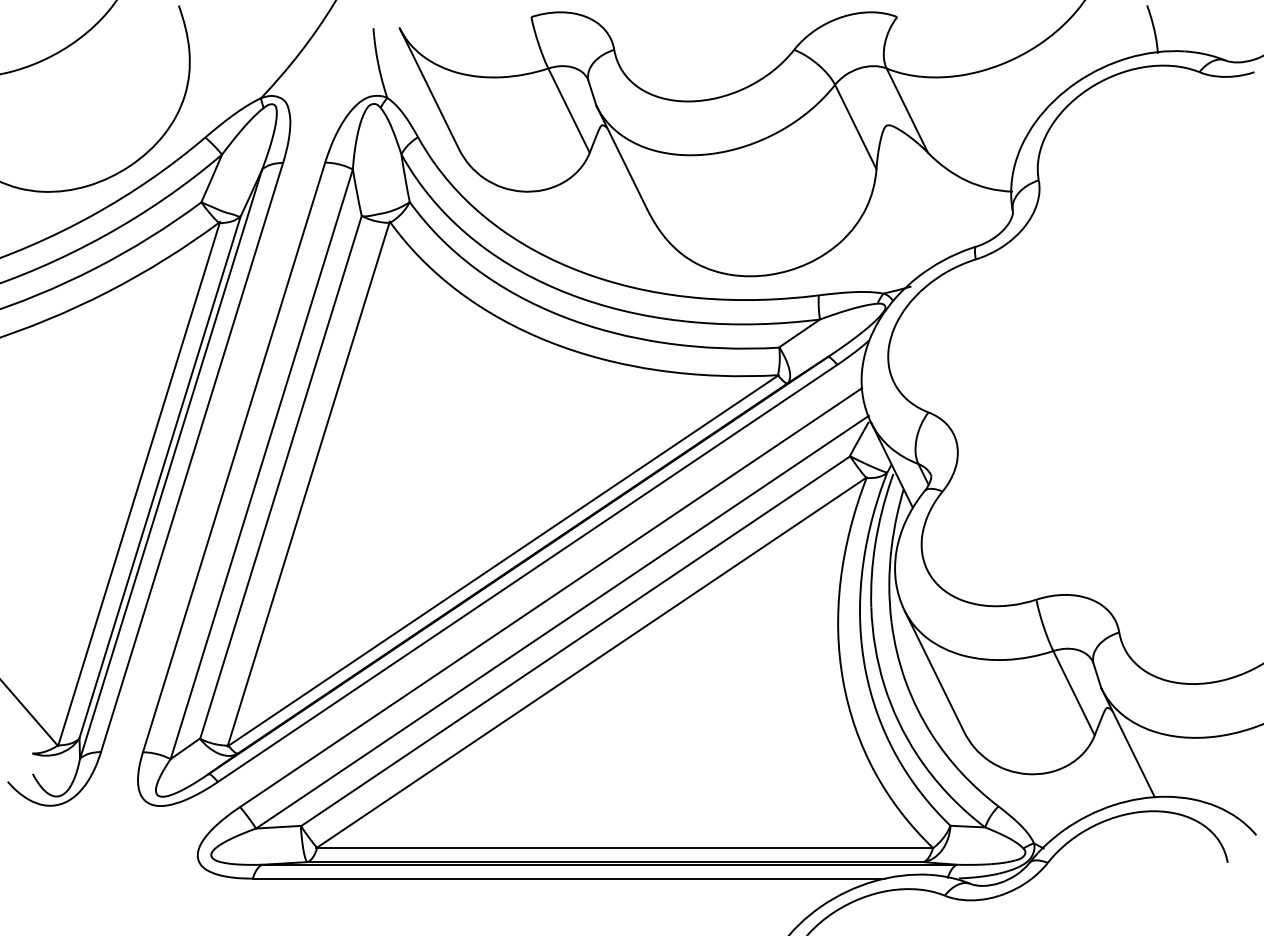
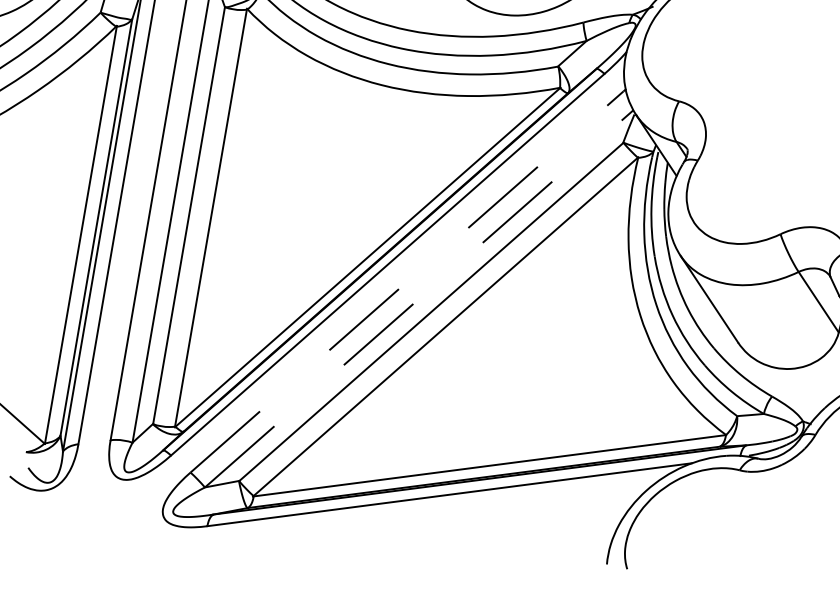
line: (549, 598) -> (407, 281), solid -> dashed
line: (562, 621) -> (419, 298), solid -> dashed

